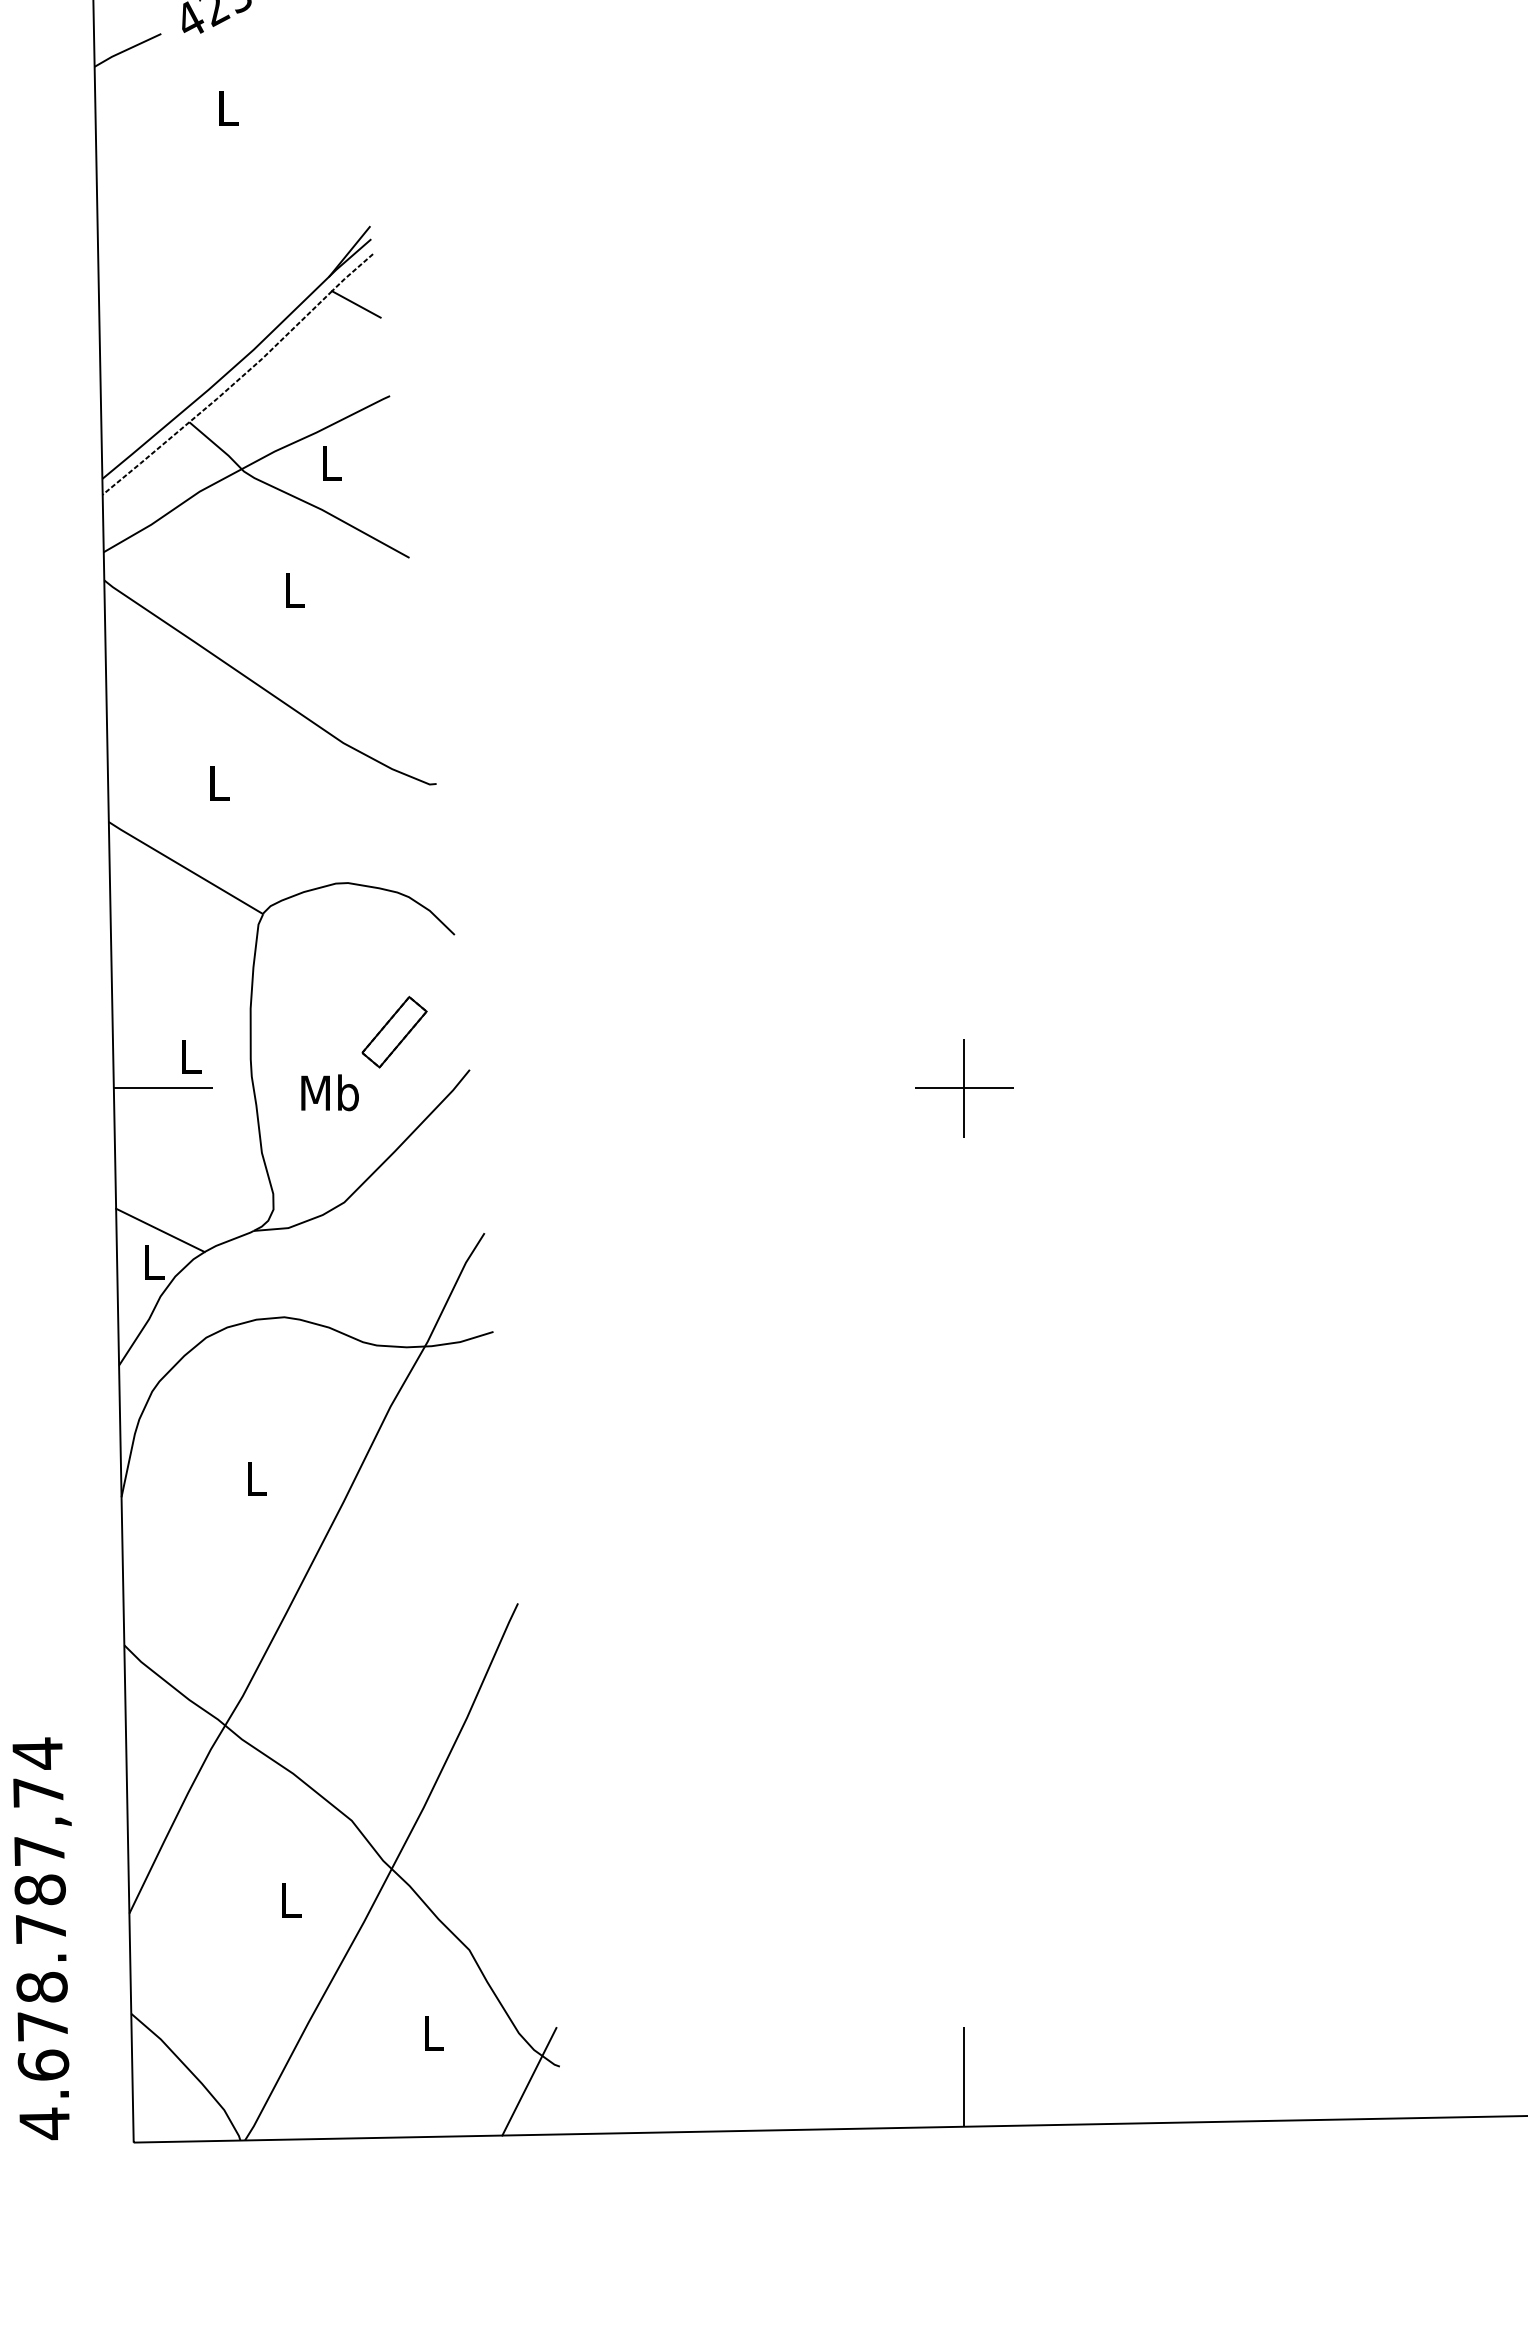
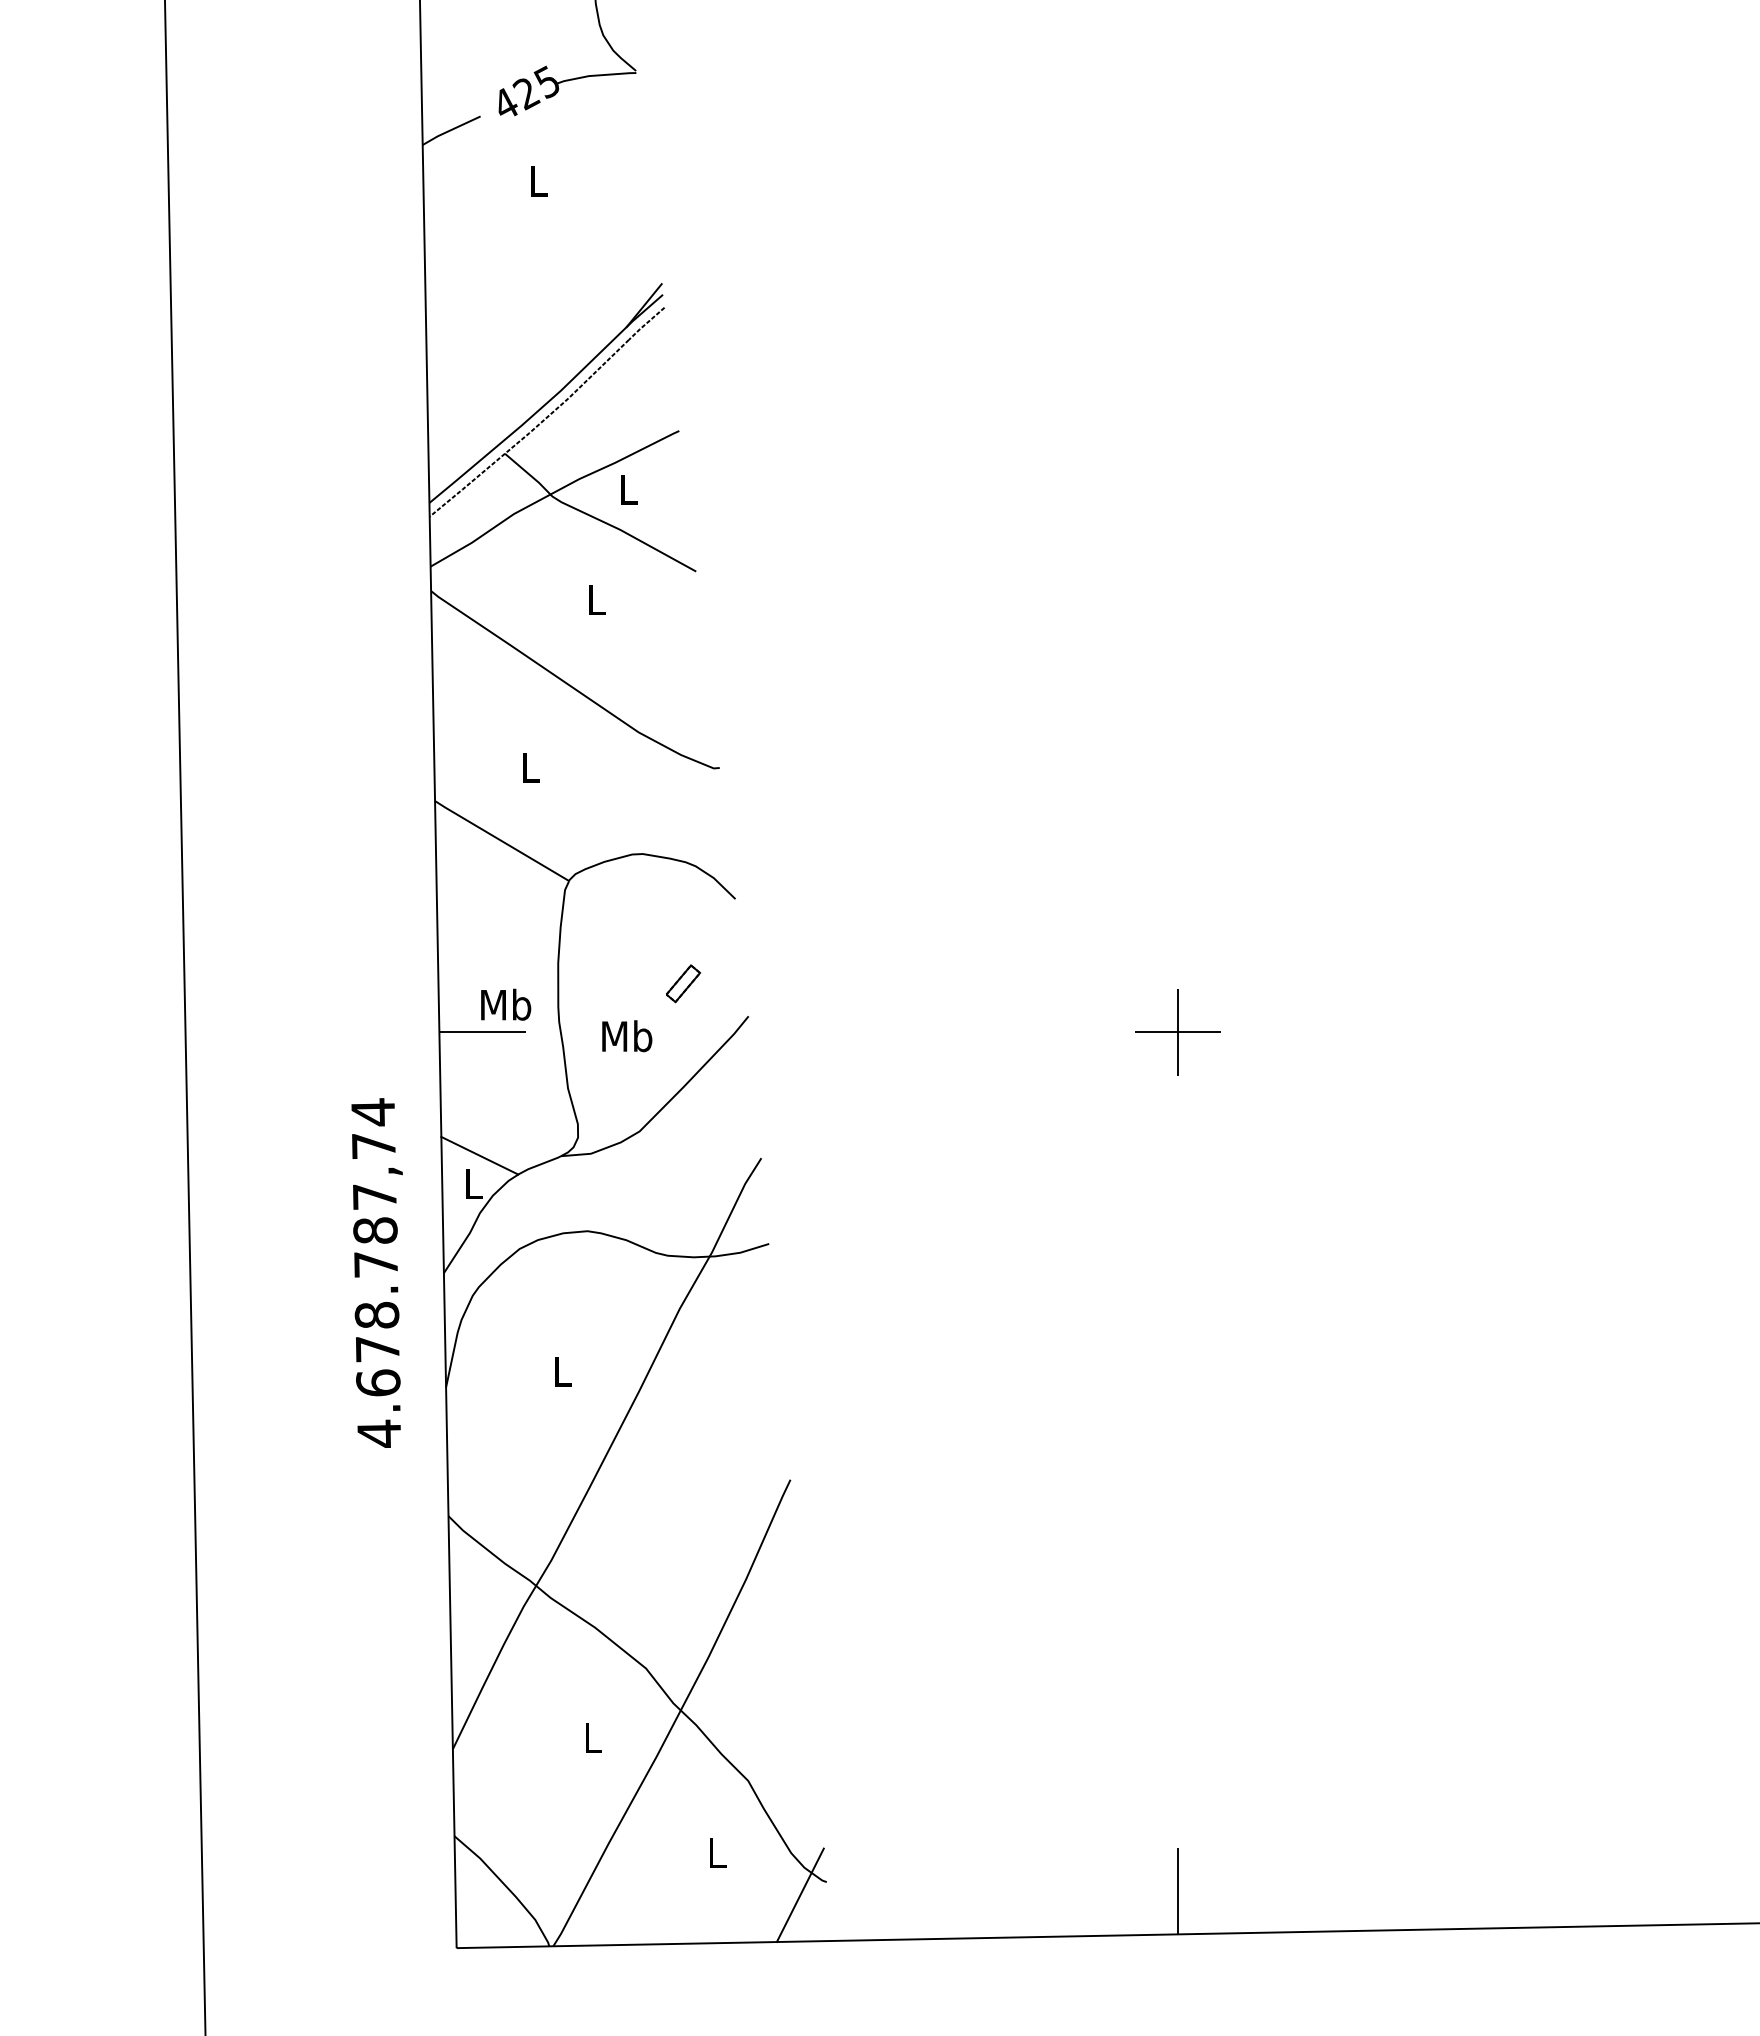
line: (355, 303) -> (649, 350), removed
part: (394, 1032) -> (683, 983), size x0.6
text: (191, 1056) -> (506, 1004), L -> Mb
text: (41, 1938) -> (376, 1272), moved

